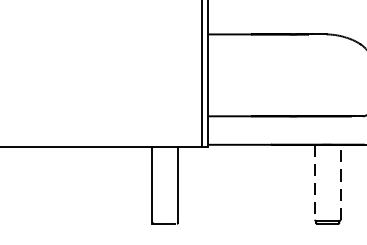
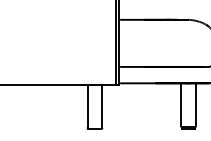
line: (315, 181) -> (181, 104), dashed -> solid
line: (339, 181) -> (195, 104), dashed -> solid

